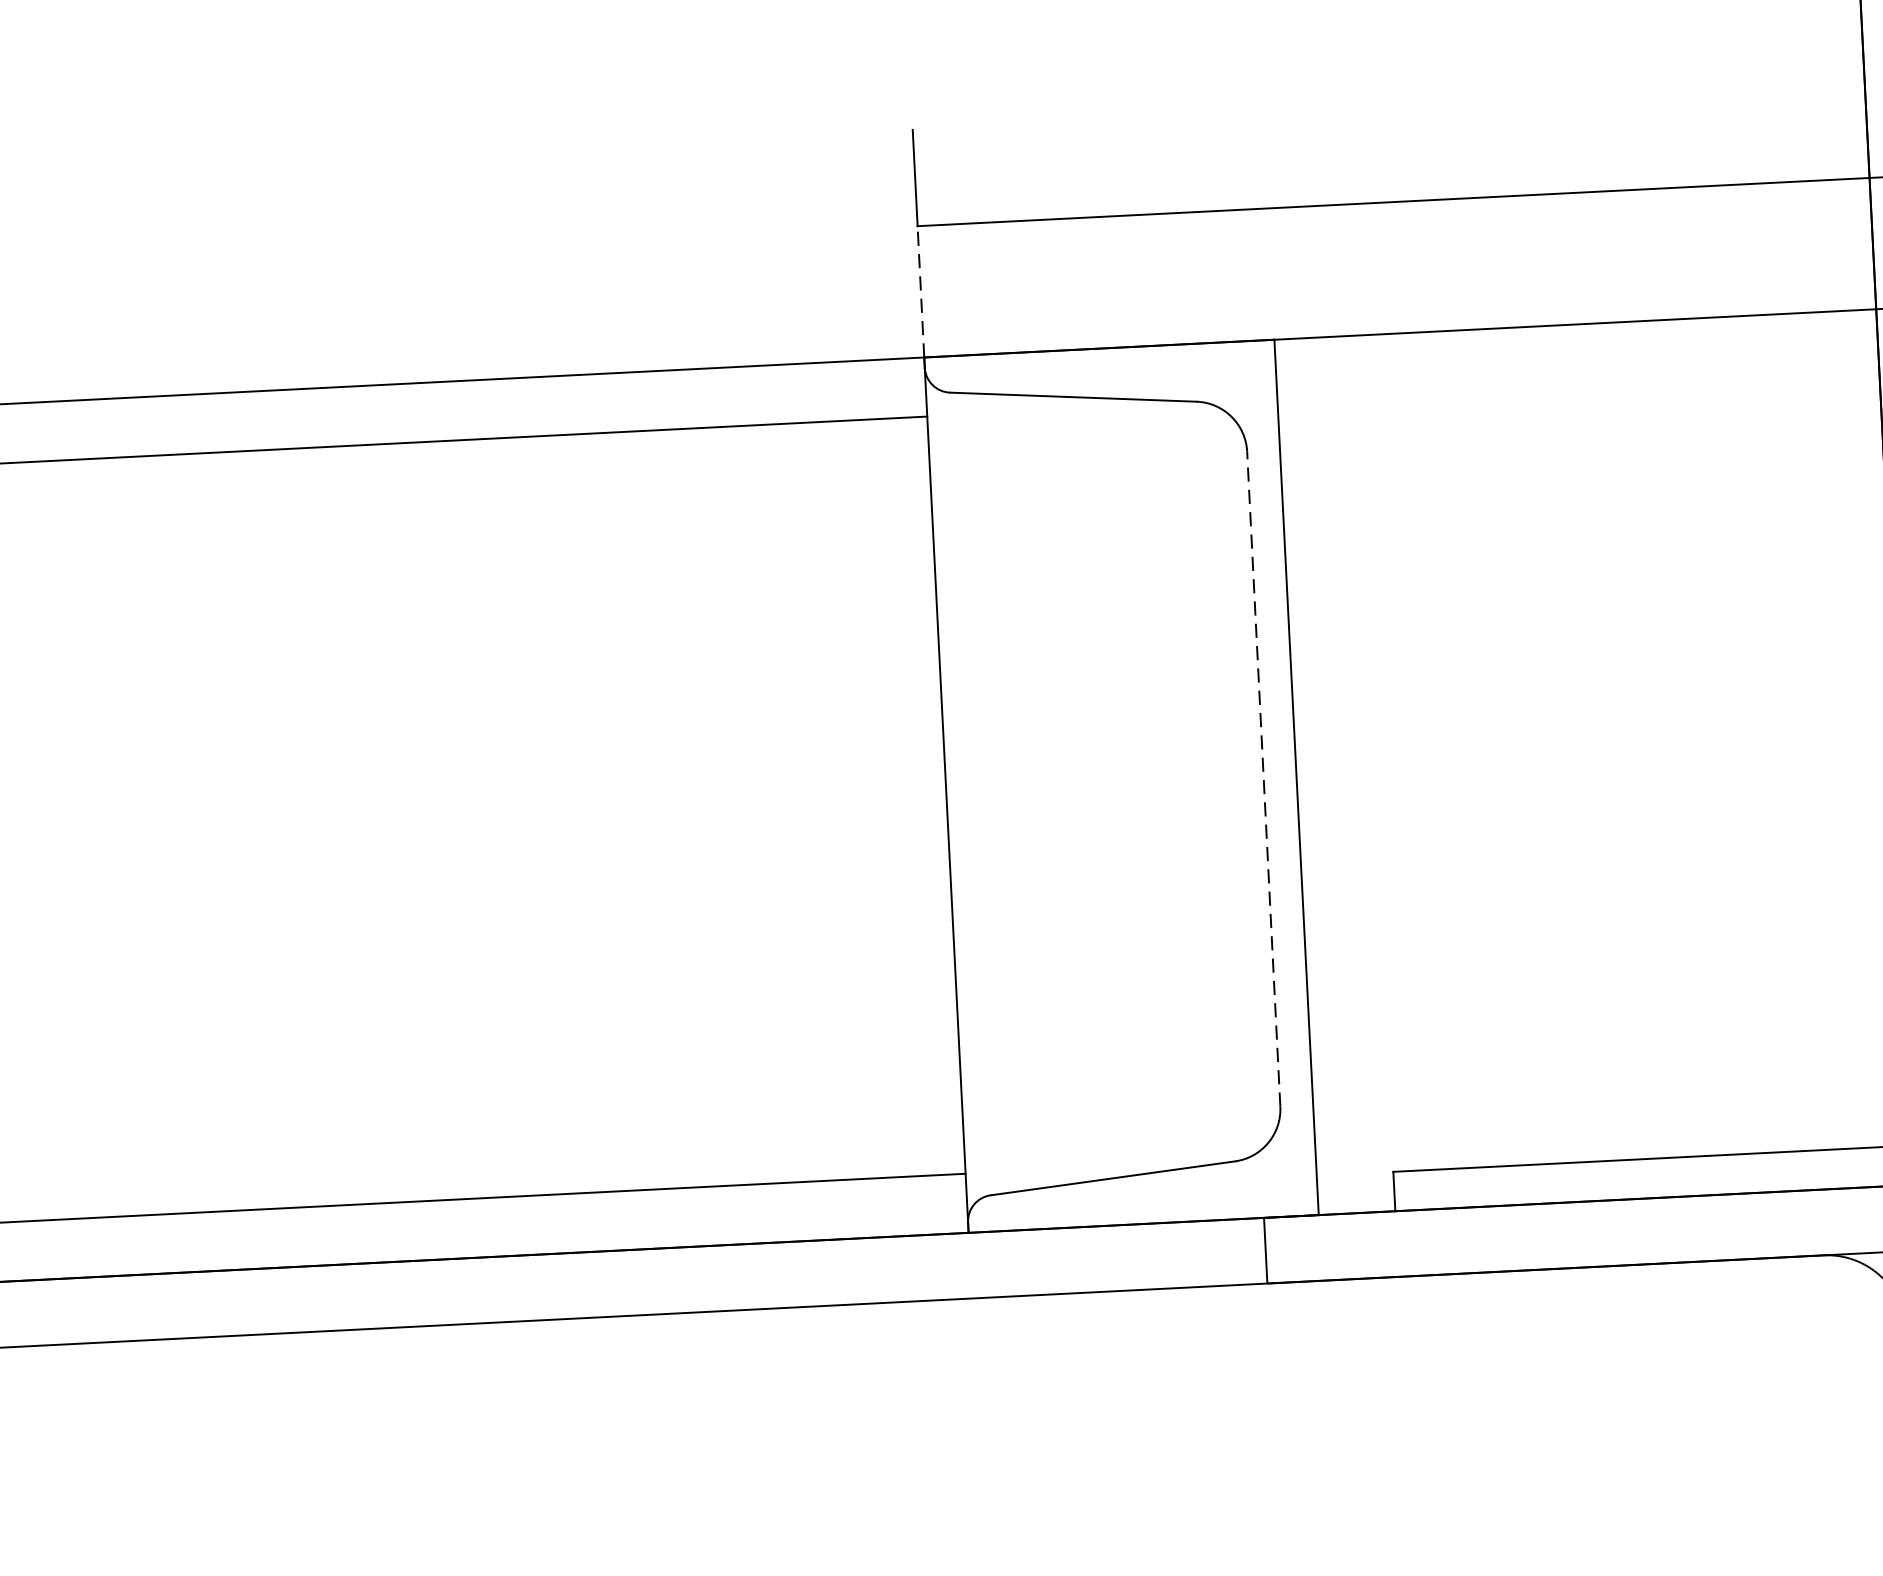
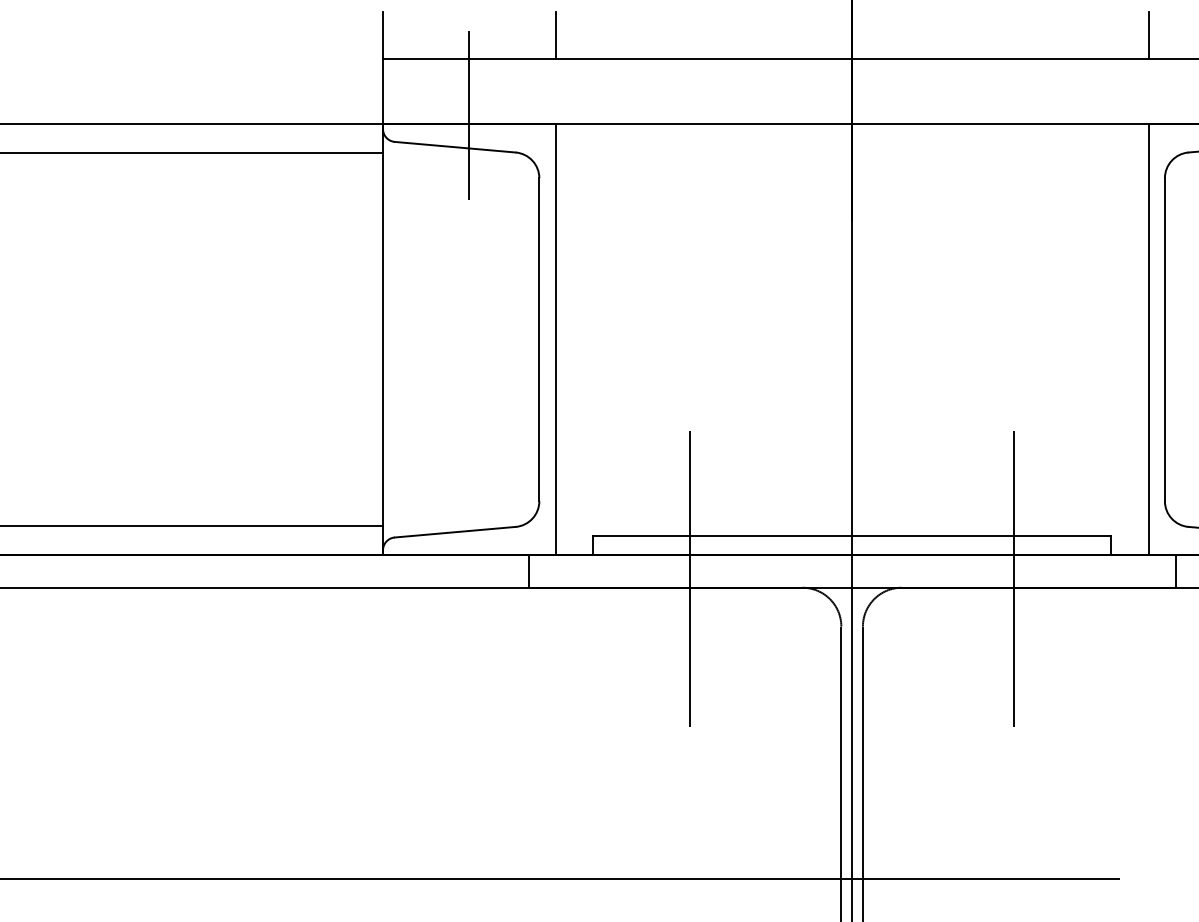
line: (1265, 160) -> (555, 35), added
line: (919, 291) -> (382, 91), dashed -> solid
line: (1098, 331) -> (469, 115), added
line: (1263, 778) -> (539, 339), dashed -> solid
line: (1595, 1250) -> (690, 579), added

